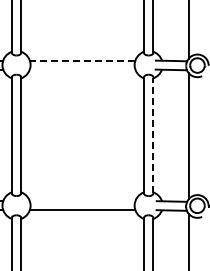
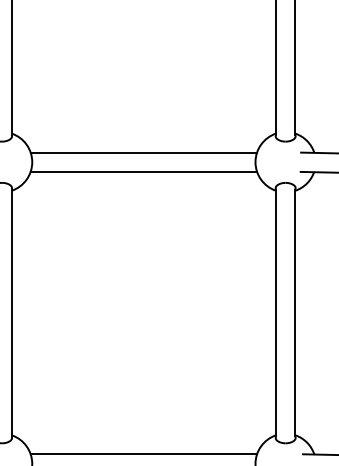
line: (82, 60) -> (143, 152), dashed -> solid
line: (82, 69) -> (143, 171), added
line: (153, 134) -> (296, 311), dashed -> solid
line: (82, 201) -> (143, 454), added

